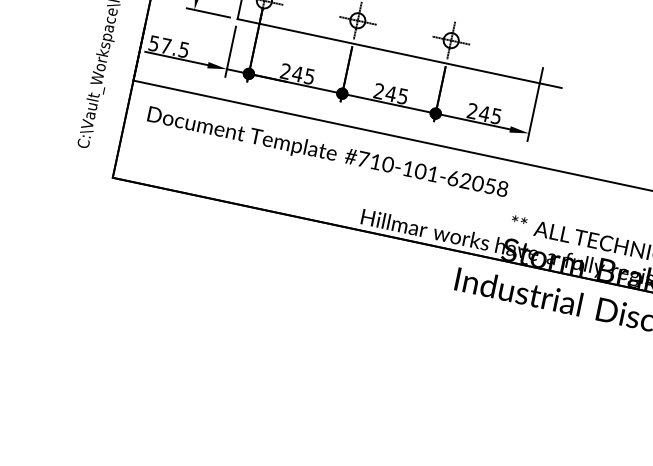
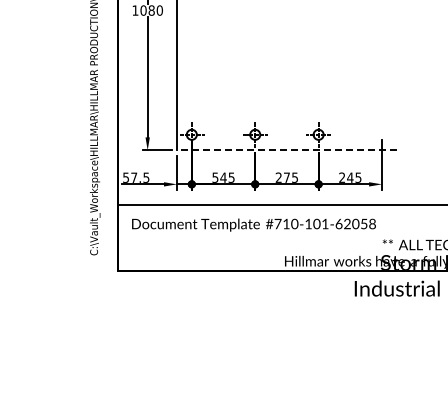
line: (398, 53) -> (286, 150), solid -> dashed
text: (285, 71) -> (215, 177), 245 -> 545
text: (390, 93) -> (286, 177), 245 -> 275

